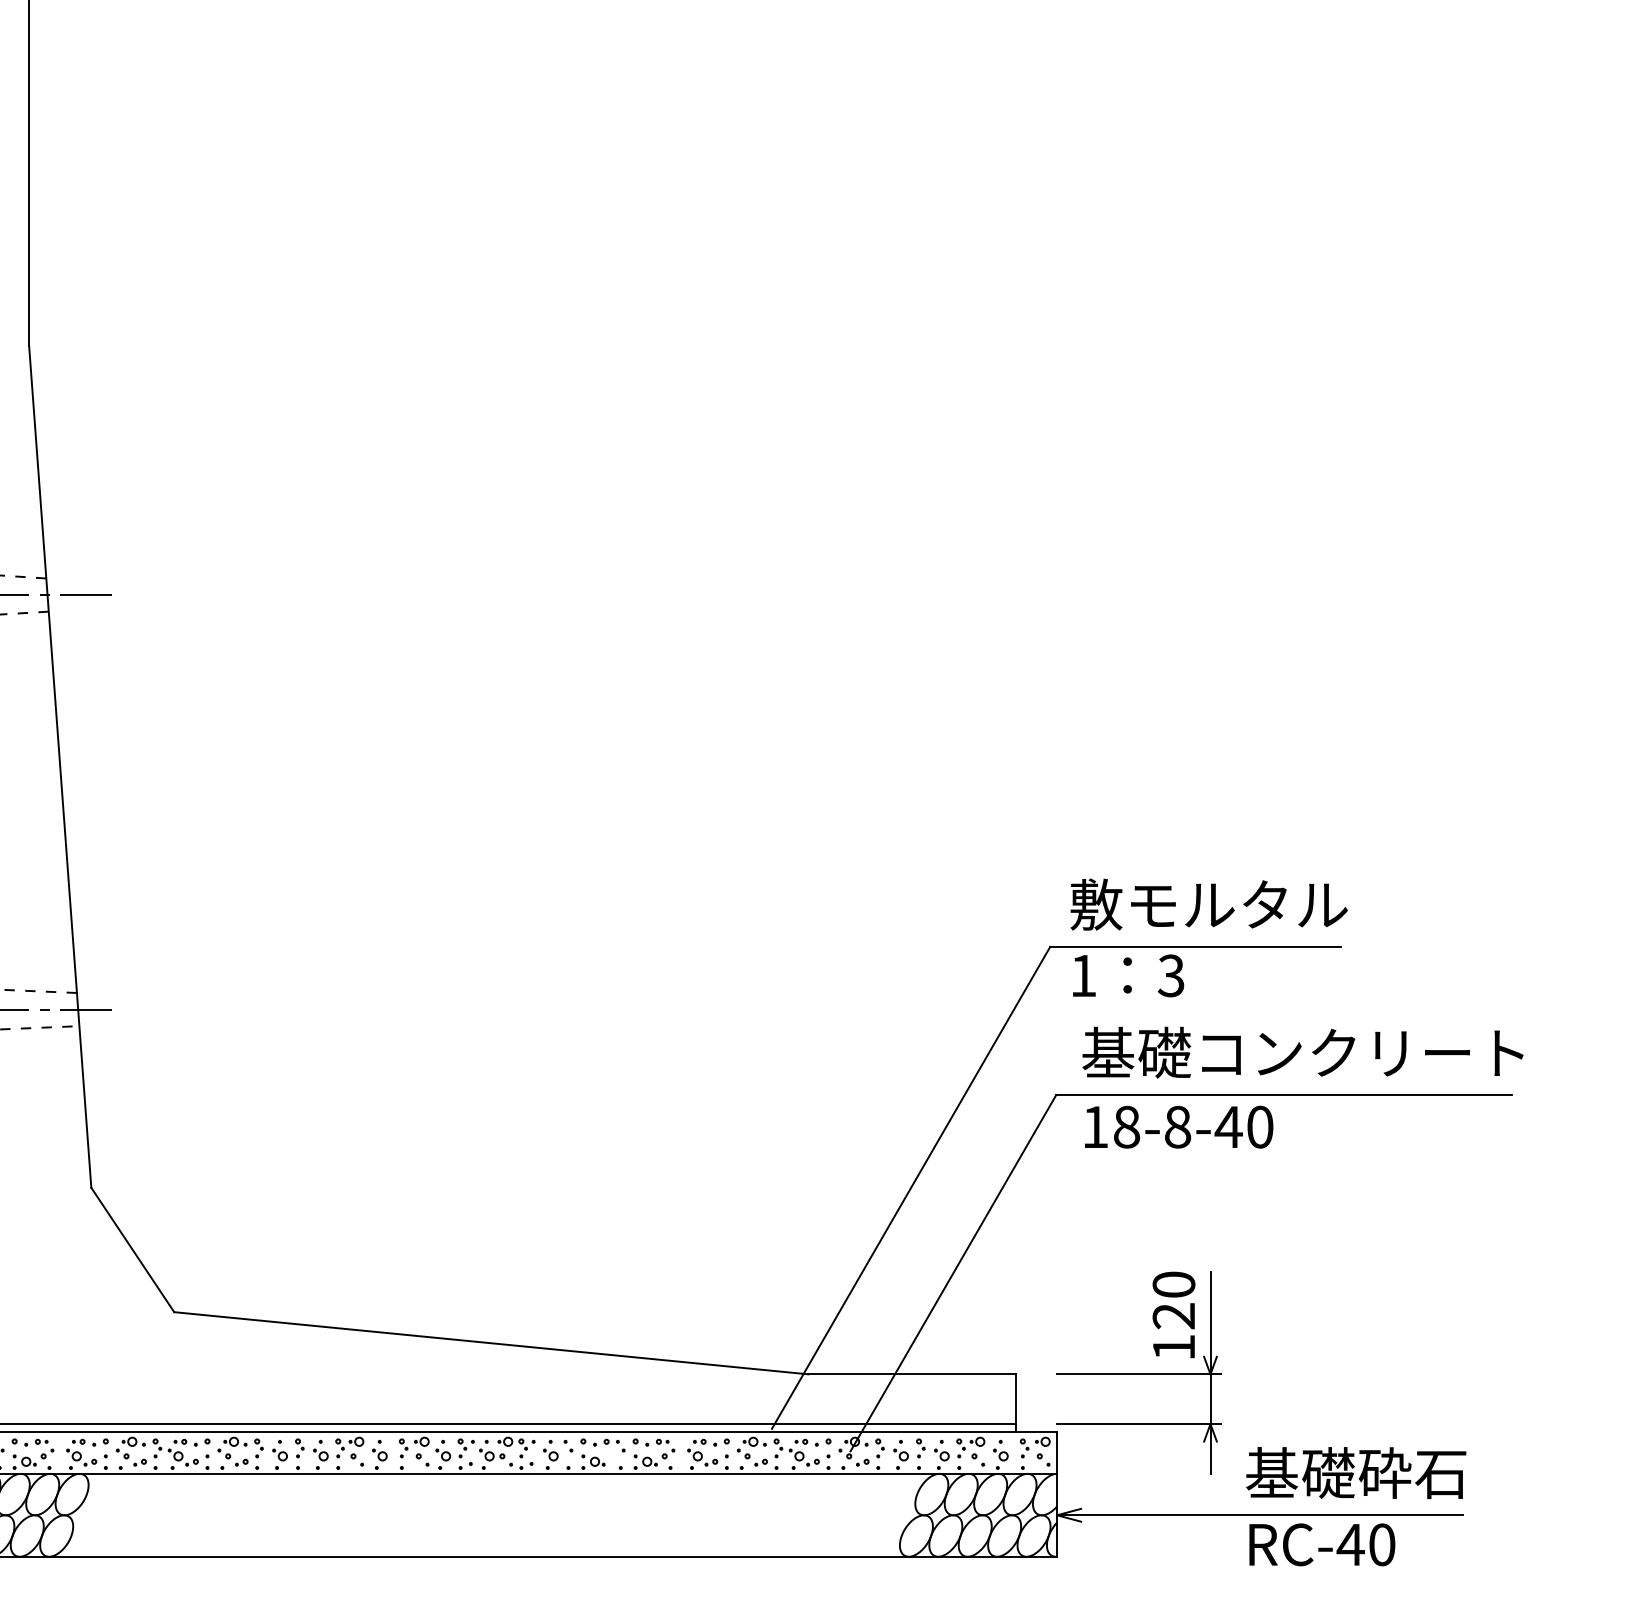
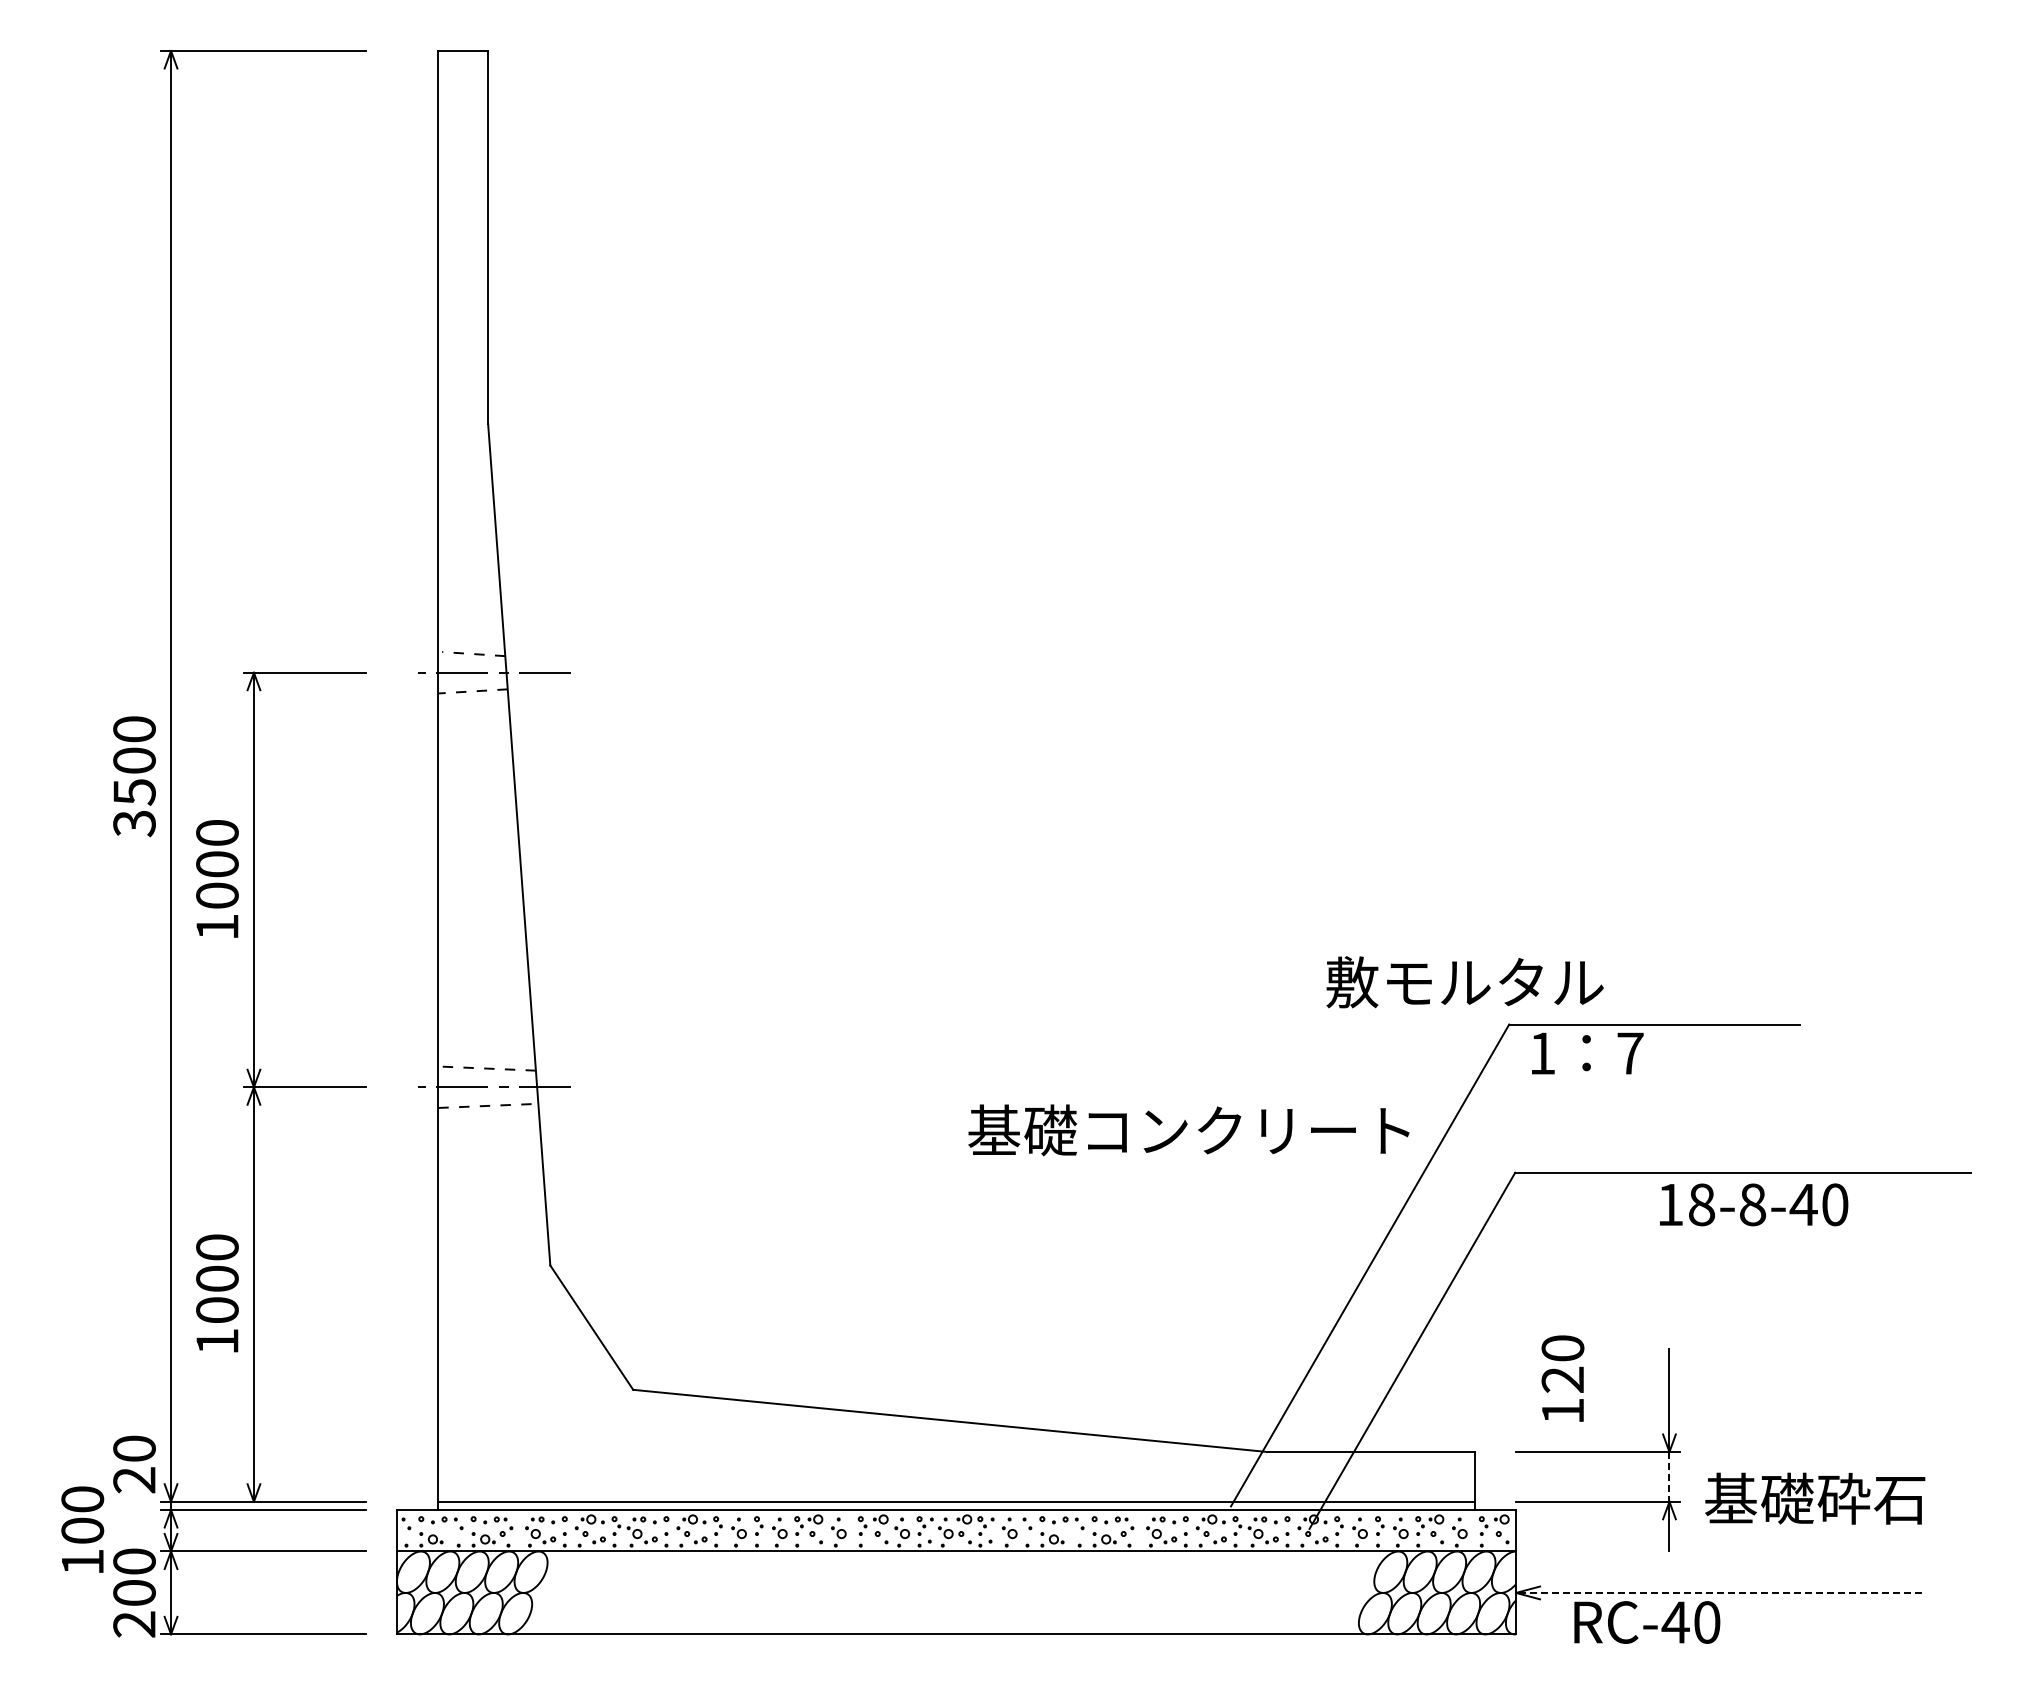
text: (1208, 904) -> (1464, 982), moved
text: (1170, 975) -> (1629, 1053), 3 -> 7
text: (1302, 1052) -> (1188, 1130), moved
text: (1179, 1126) -> (1754, 1204), moved
text: (1173, 1314) -> (1562, 1378), moved
line: (1210, 1398) -> (1669, 1476), solid -> dashed
text: (1356, 1472) -> (1815, 1498), moved
line: (1259, 1514) -> (1718, 1592), solid -> dashed
text: (1322, 1544) -> (1647, 1622), moved

